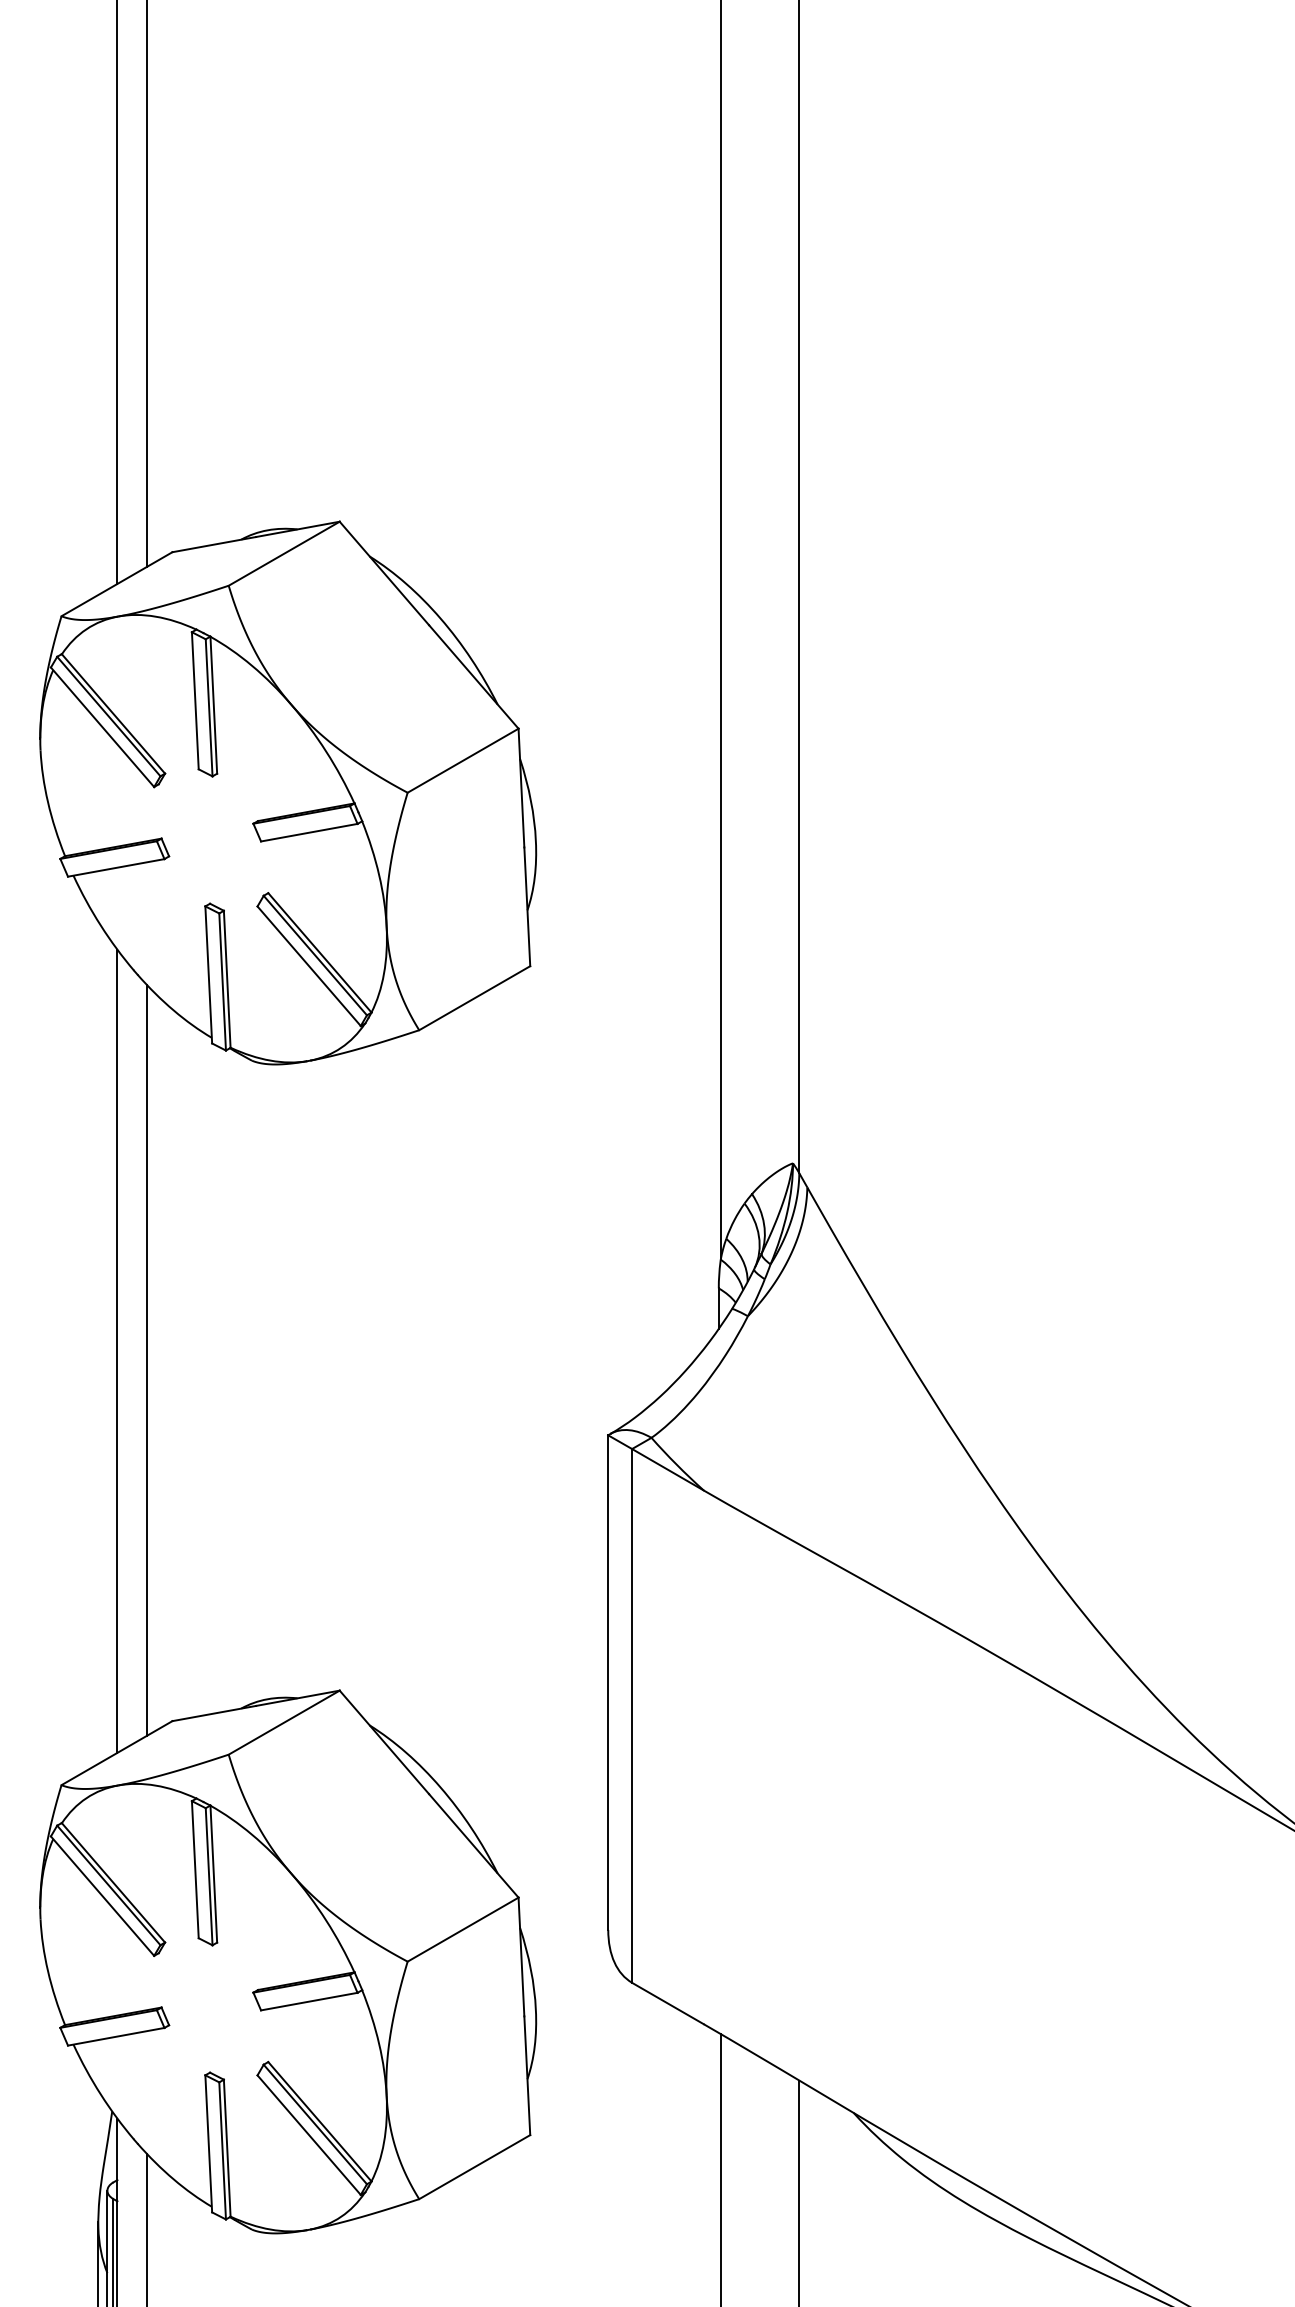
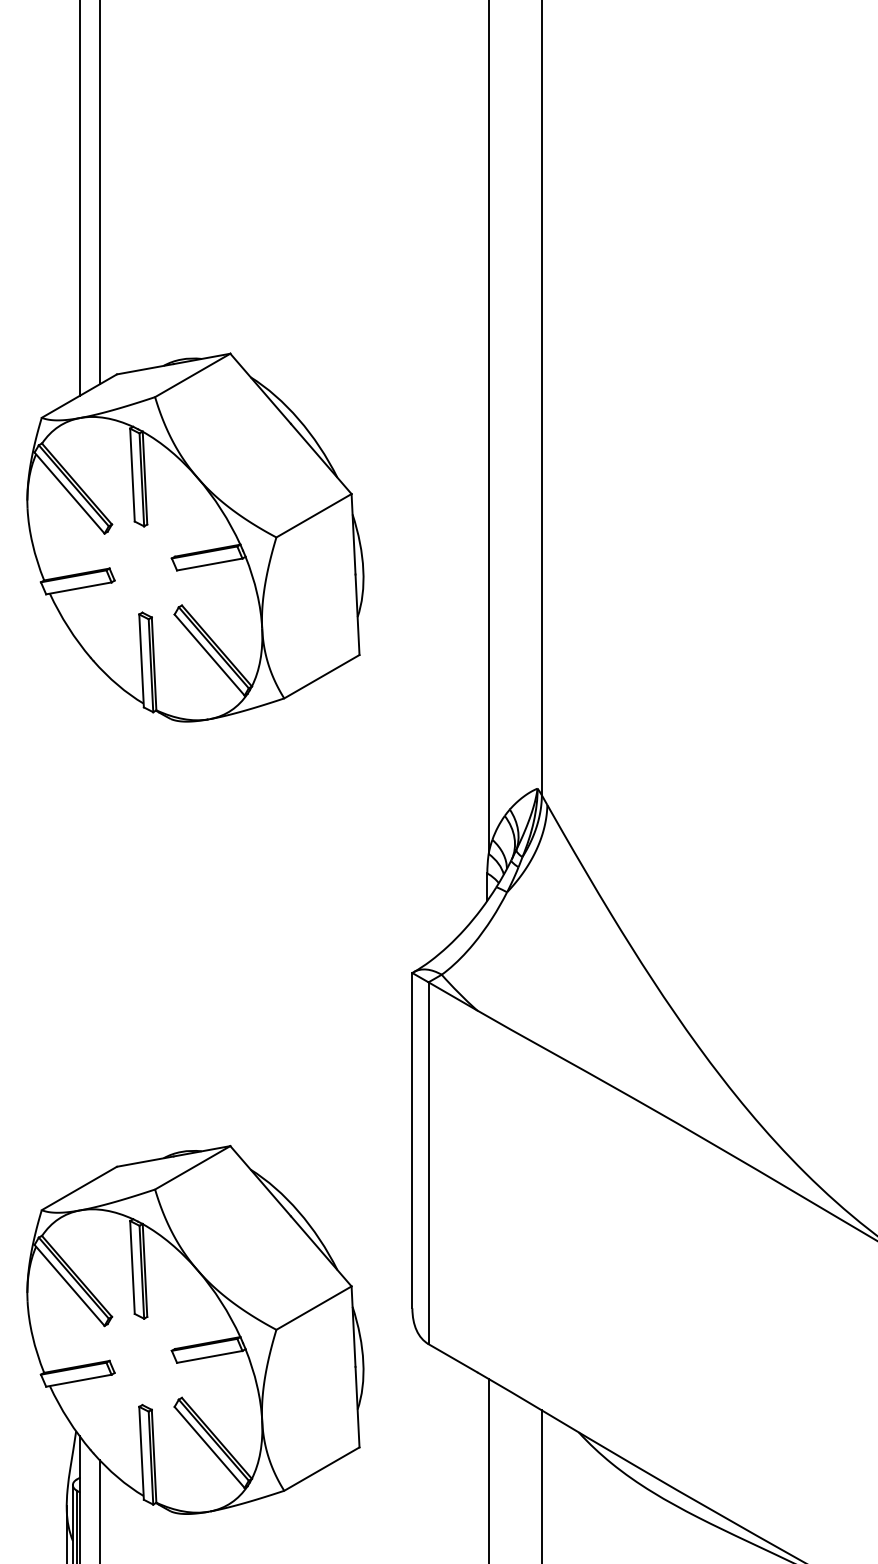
line: (117, 1350) -> (79, 915), removed
line: (146, 1360) -> (99, 922), removed

